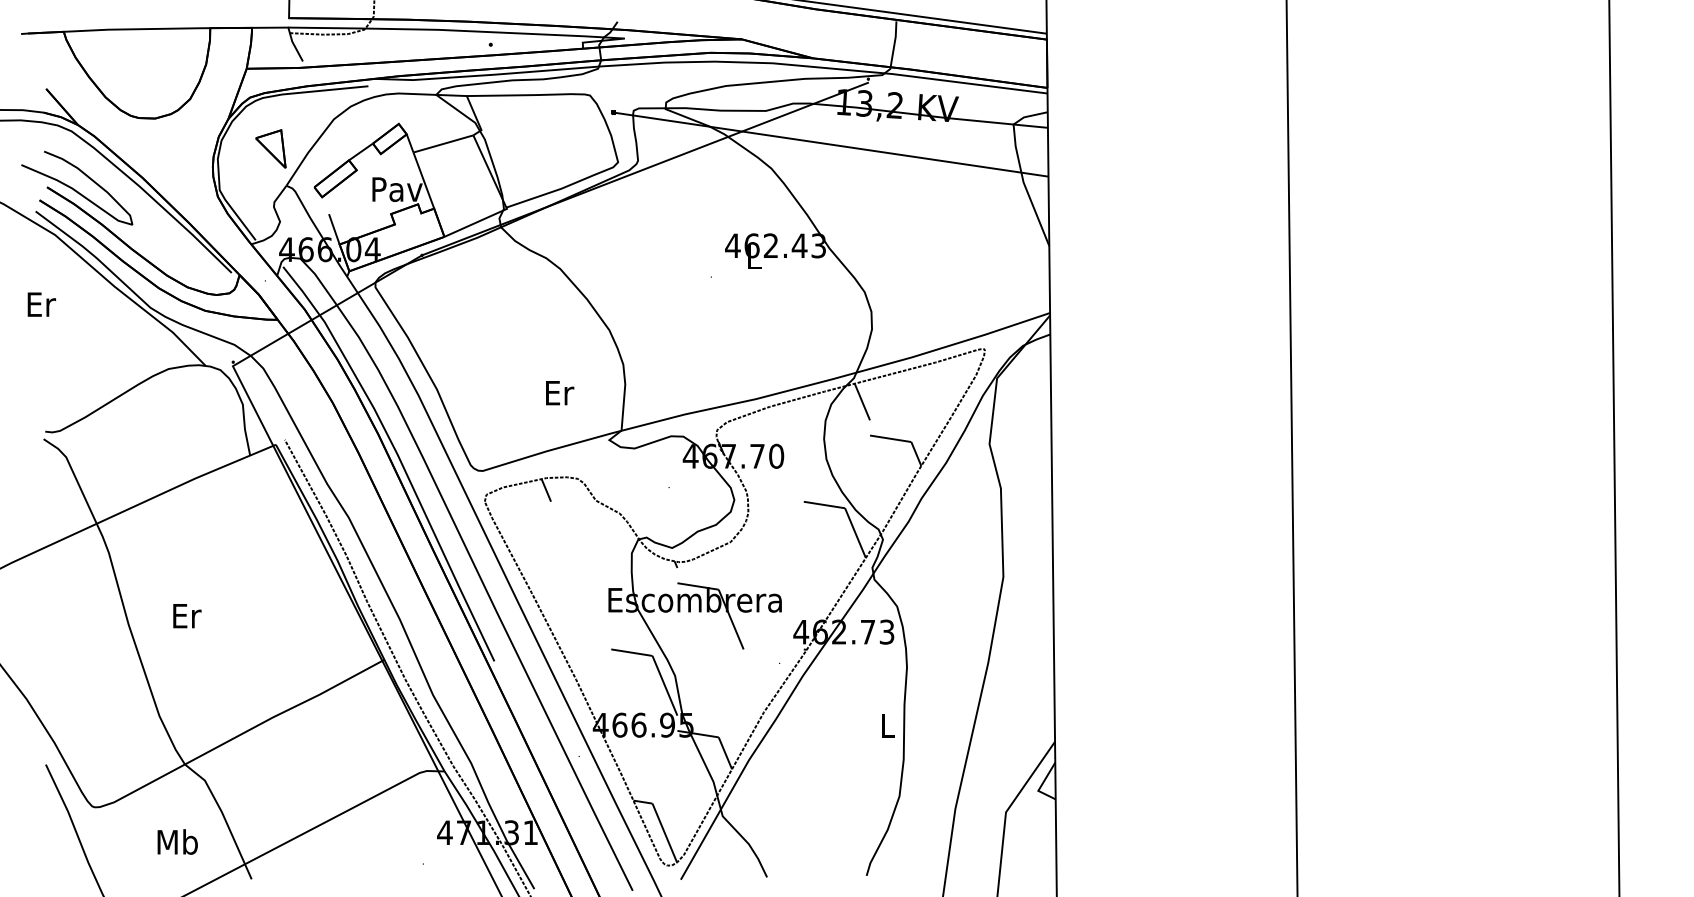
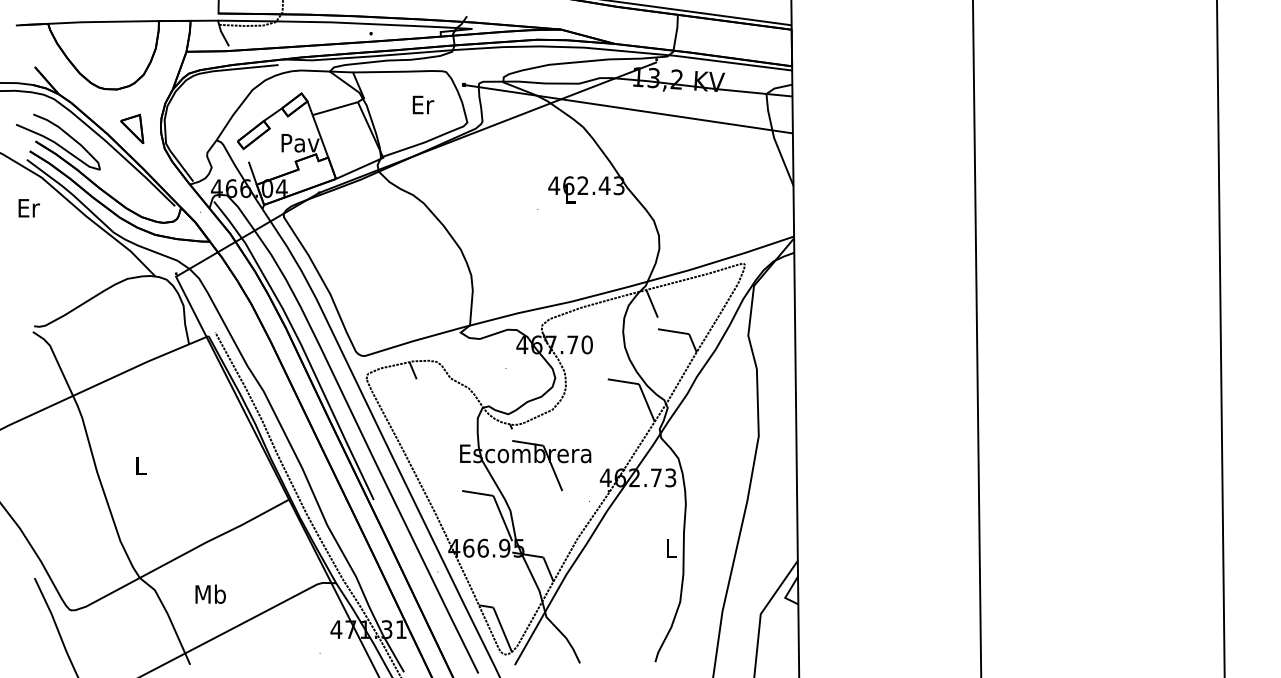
part: (270, 148) -> (131, 128), moved
text: (41, 304) -> (29, 208), moved
text: (560, 393) -> (423, 105), moved
text: (187, 616) -> (141, 466), Er -> L
text: (177, 841) -> (210, 593), moved

